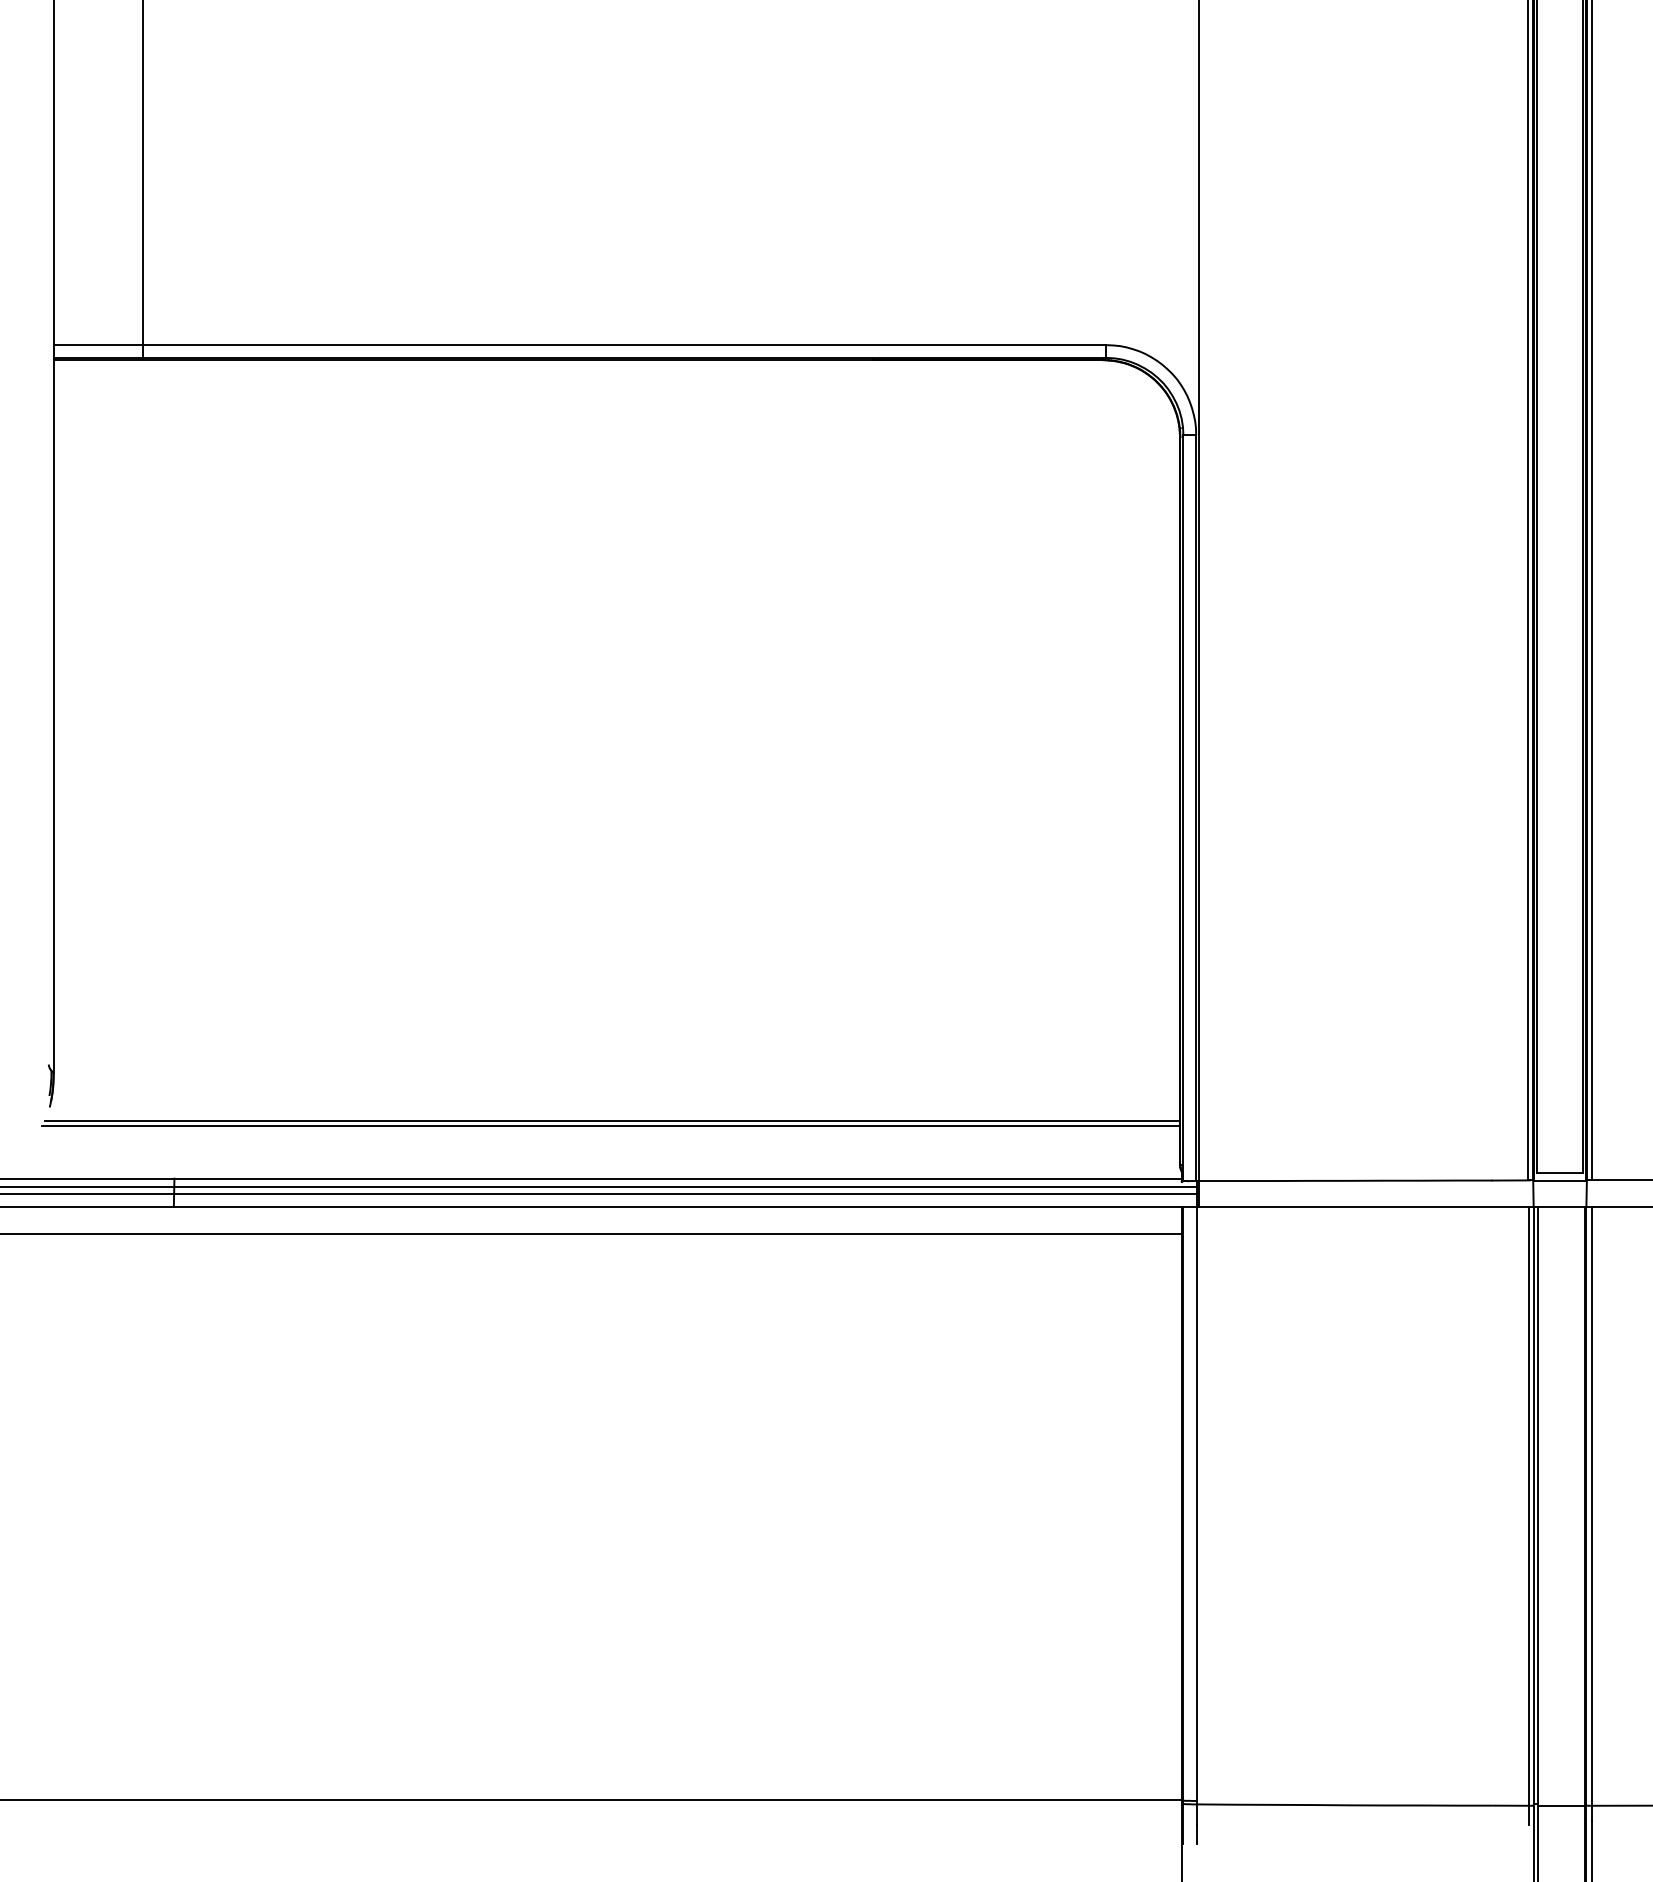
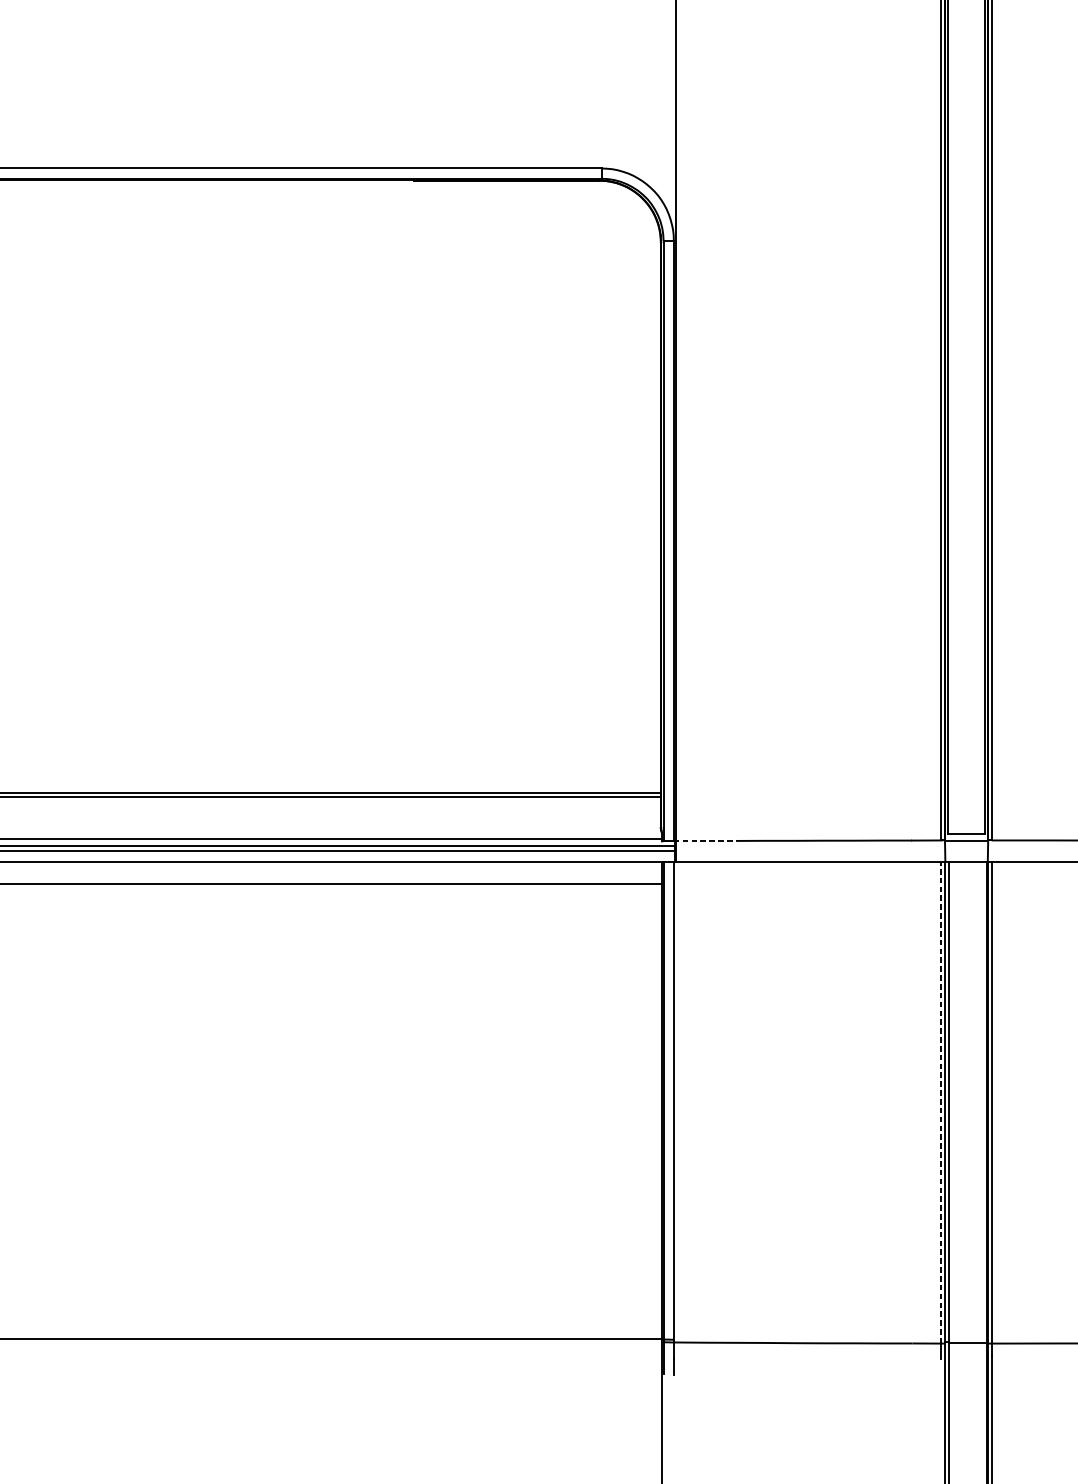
line: (1234, 1181) -> (704, 841), solid -> dashed
line: (1528, 1505) -> (941, 1101), solid -> dashed

